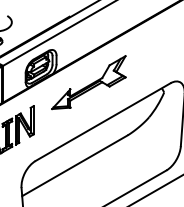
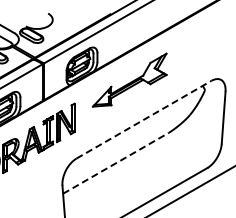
line: (103, 121) -> (144, 119), solid -> dashed
line: (74, 165) -> (115, 163), solid -> dashed

